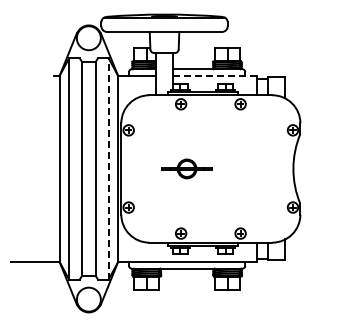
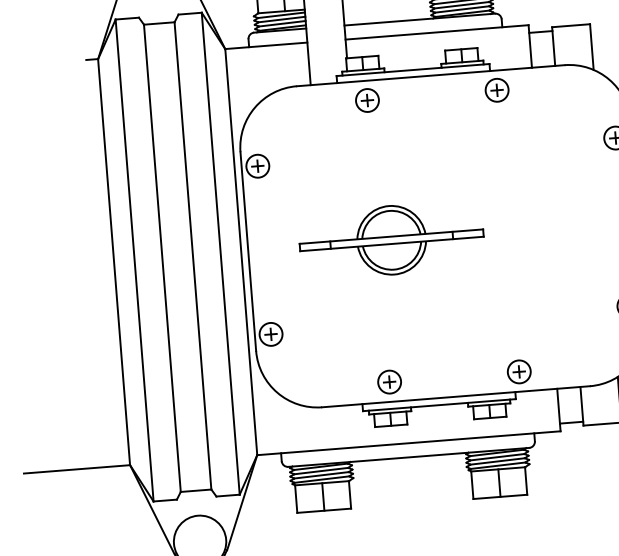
line: (215, 75) -> (437, 31), dashed -> solid
line: (108, 168) -> (220, 252), dashed -> solid
part: (186, 168) -> (390, 239), size x1.67

